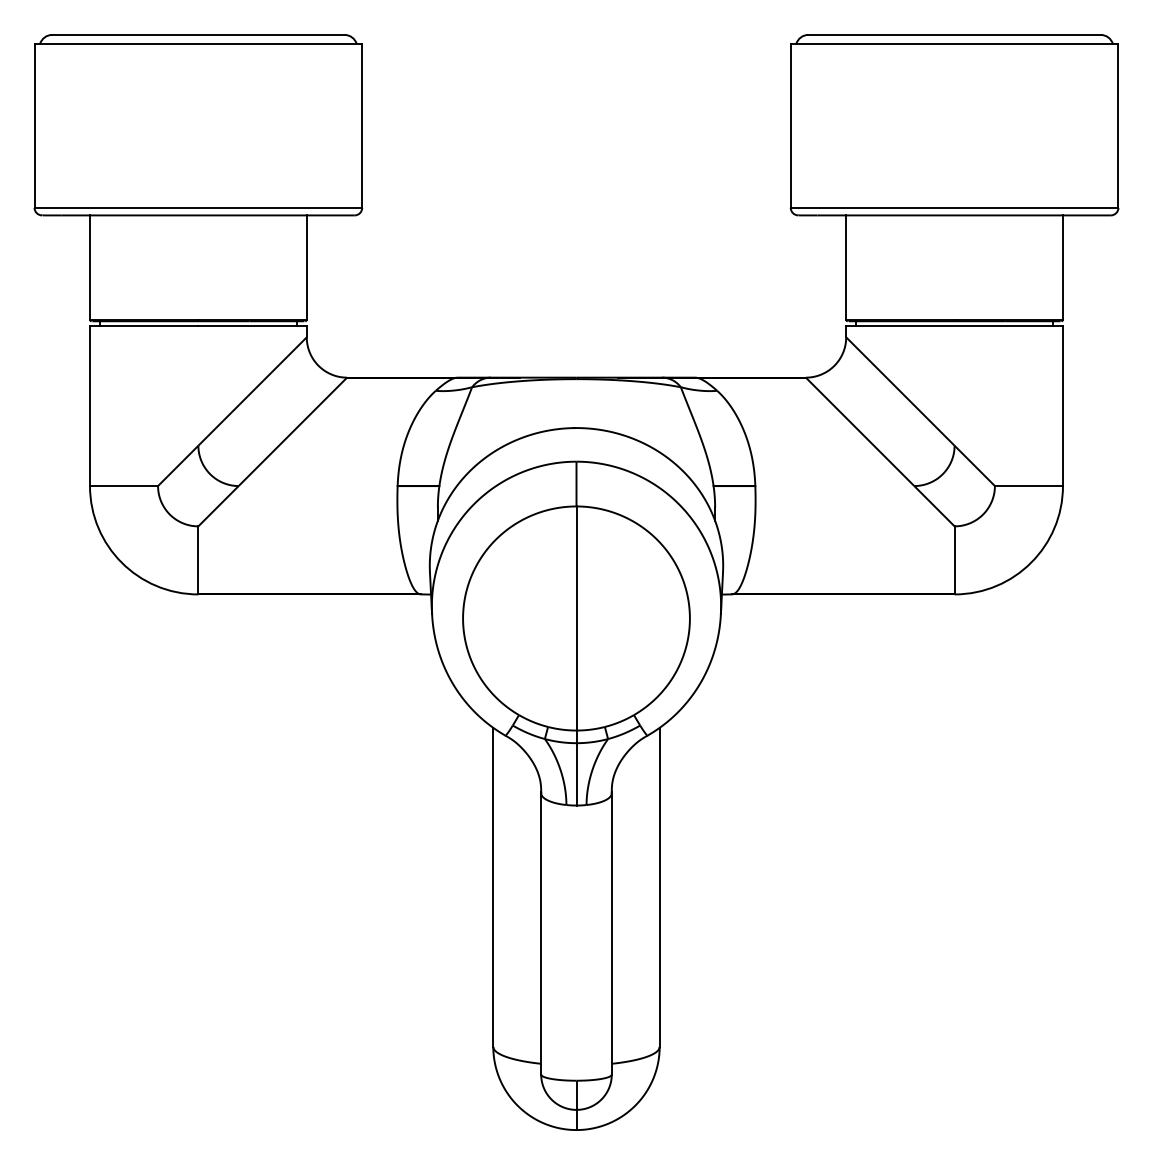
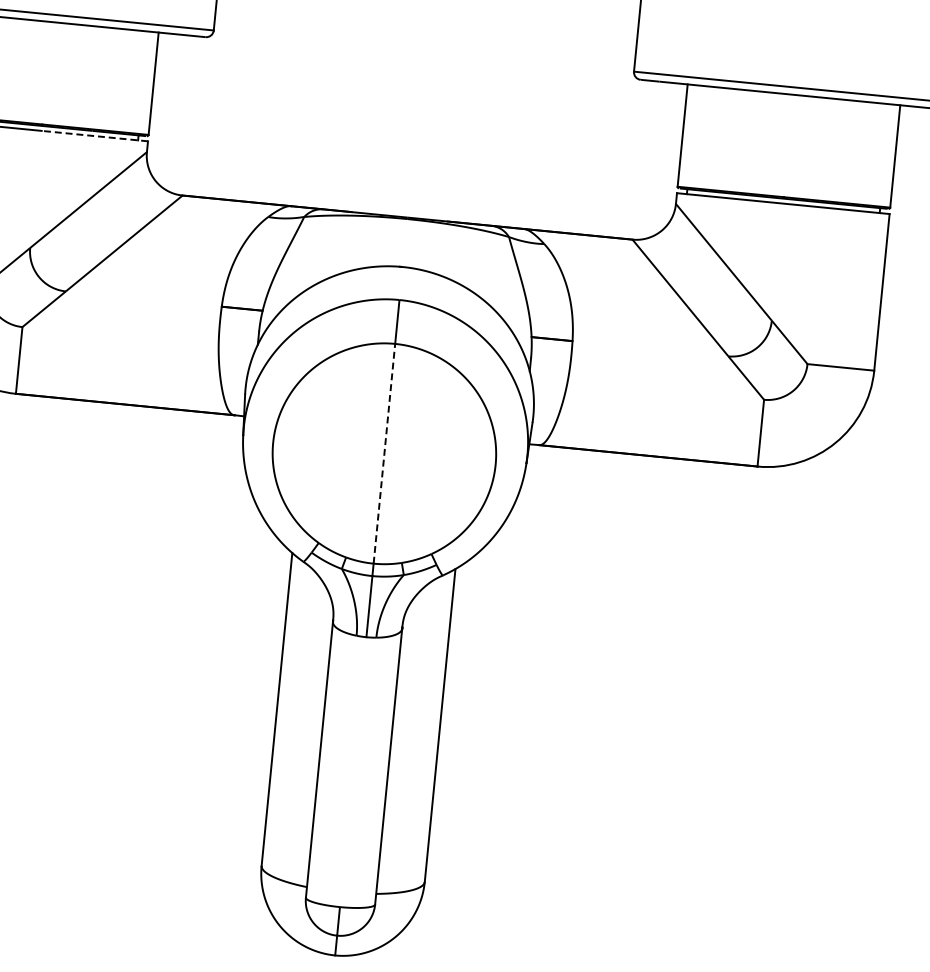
line: (252, 326) -> (94, 136), solid -> dashed
line: (576, 618) -> (384, 453), solid -> dashed

